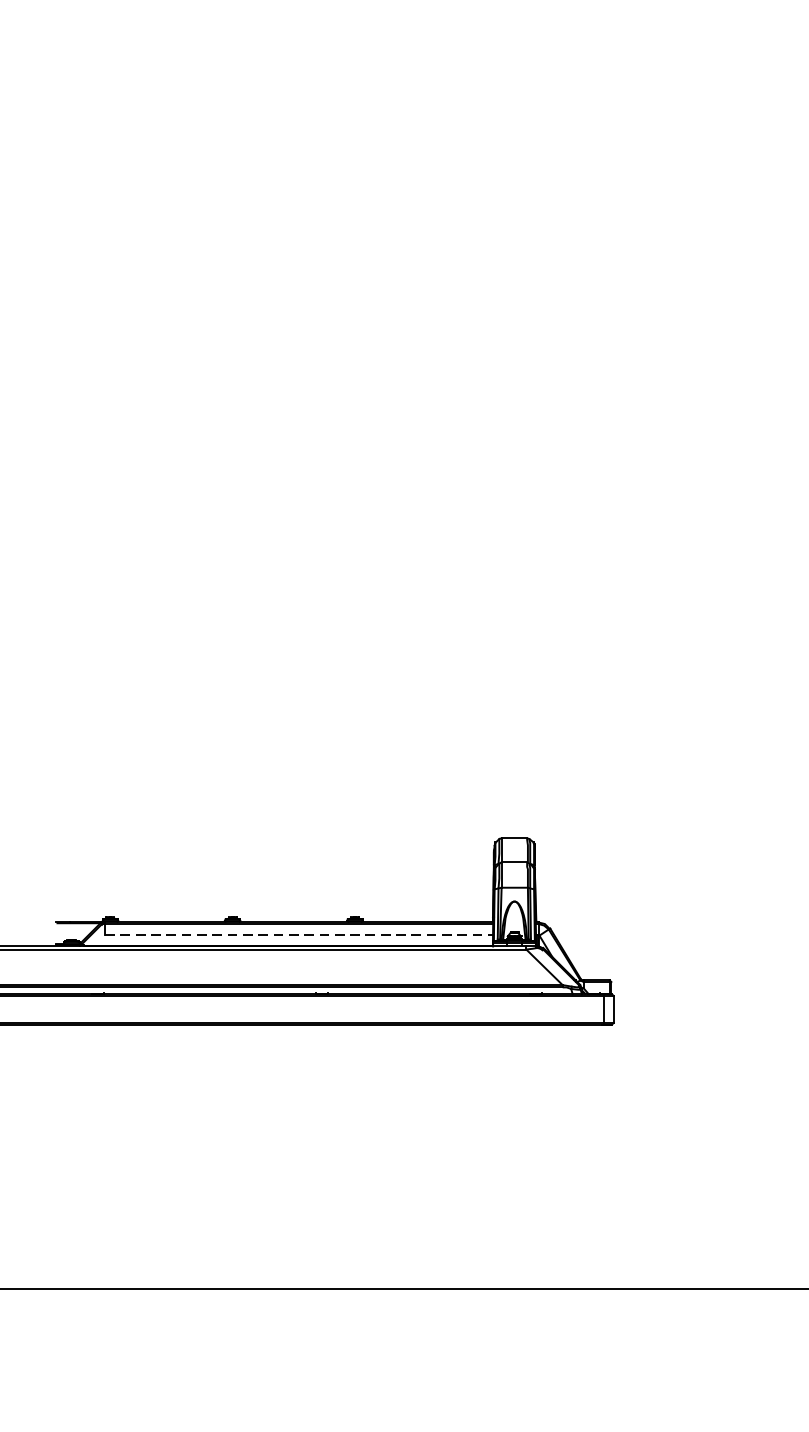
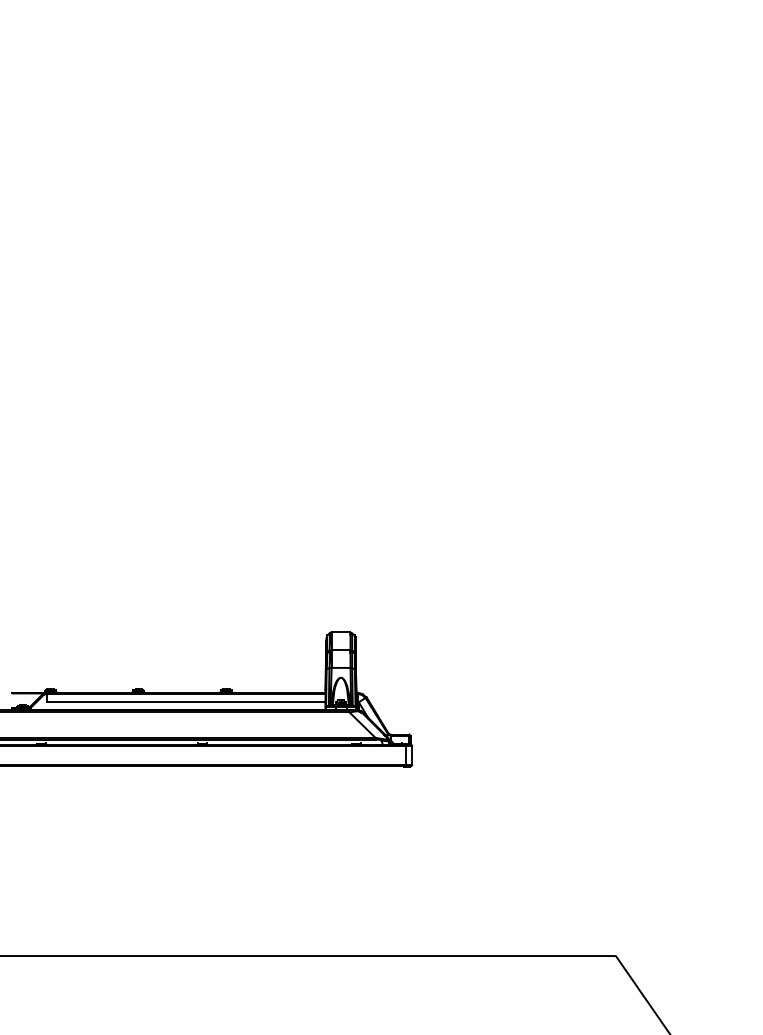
line: (299, 934) -> (186, 701), dashed -> solid

